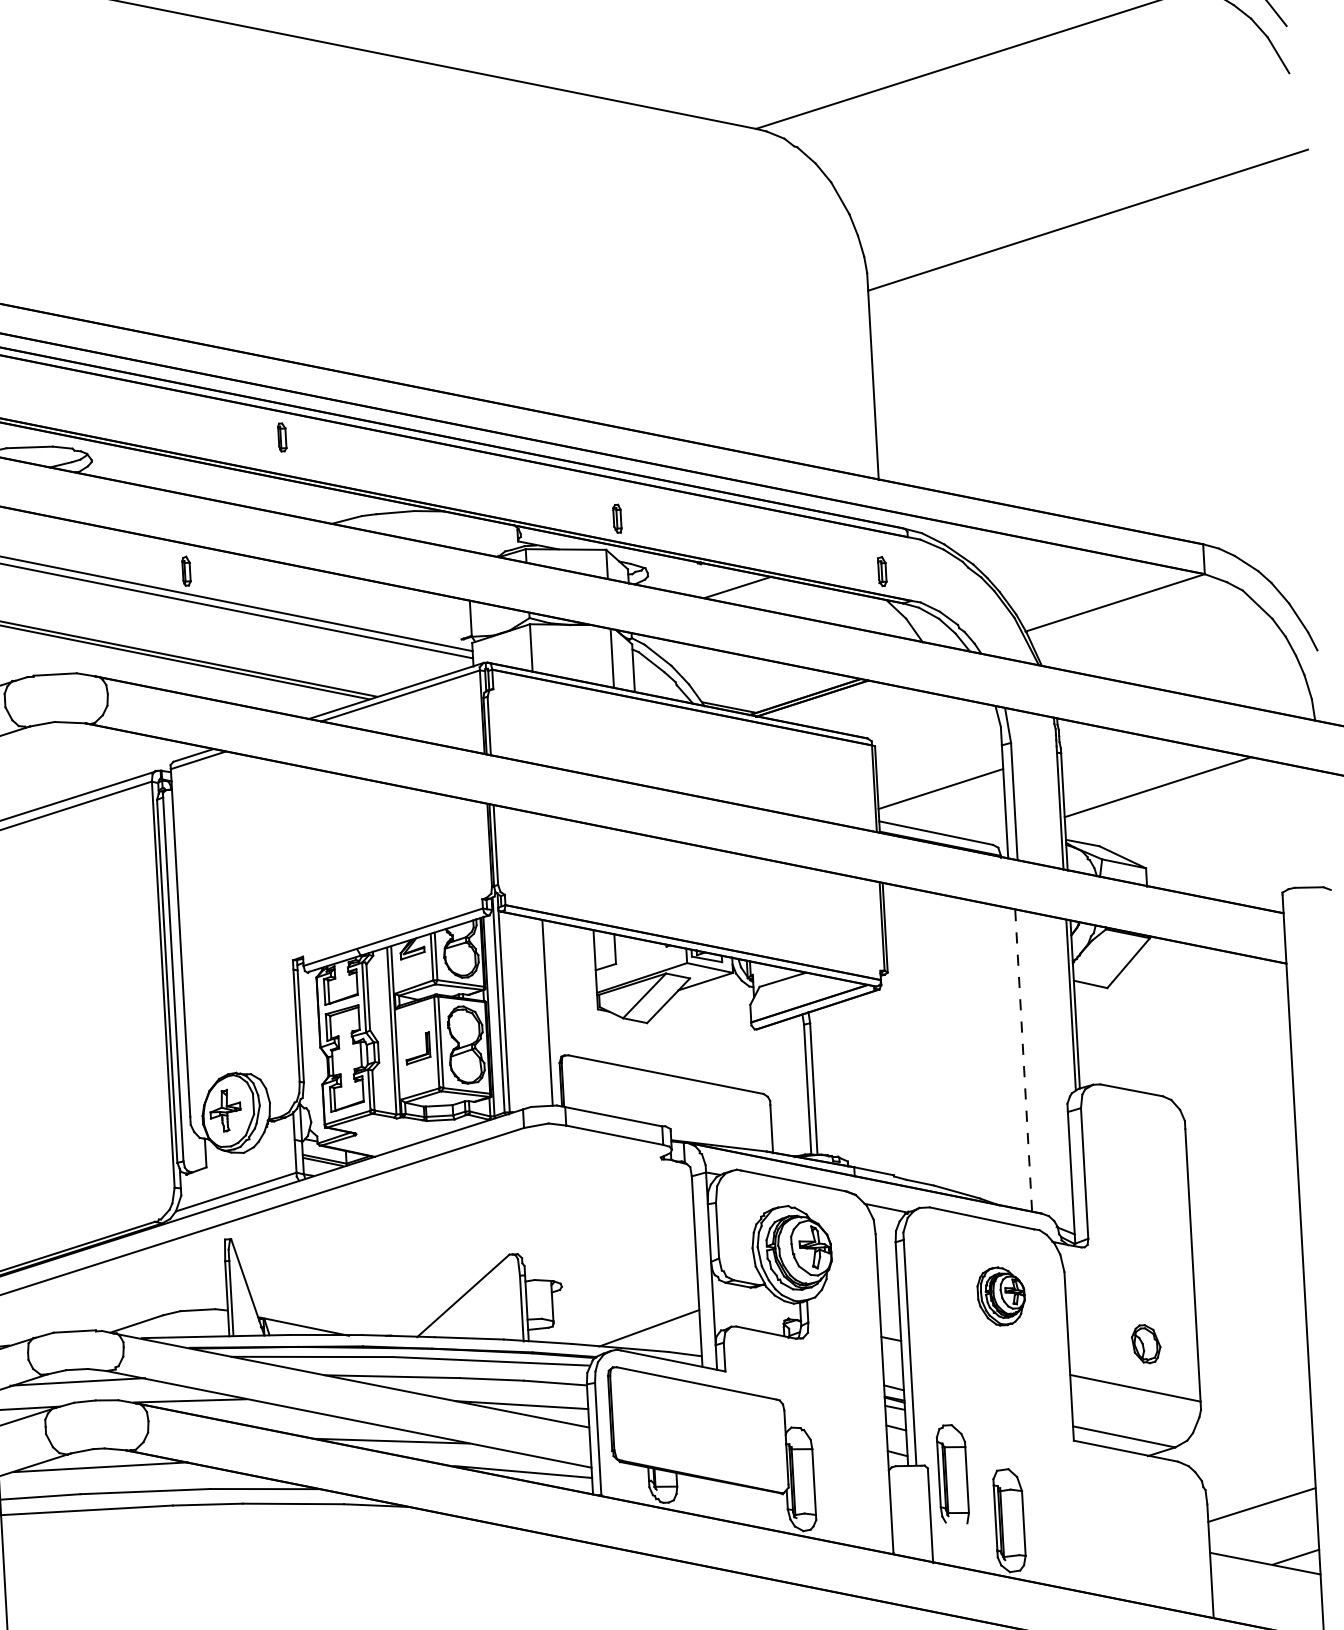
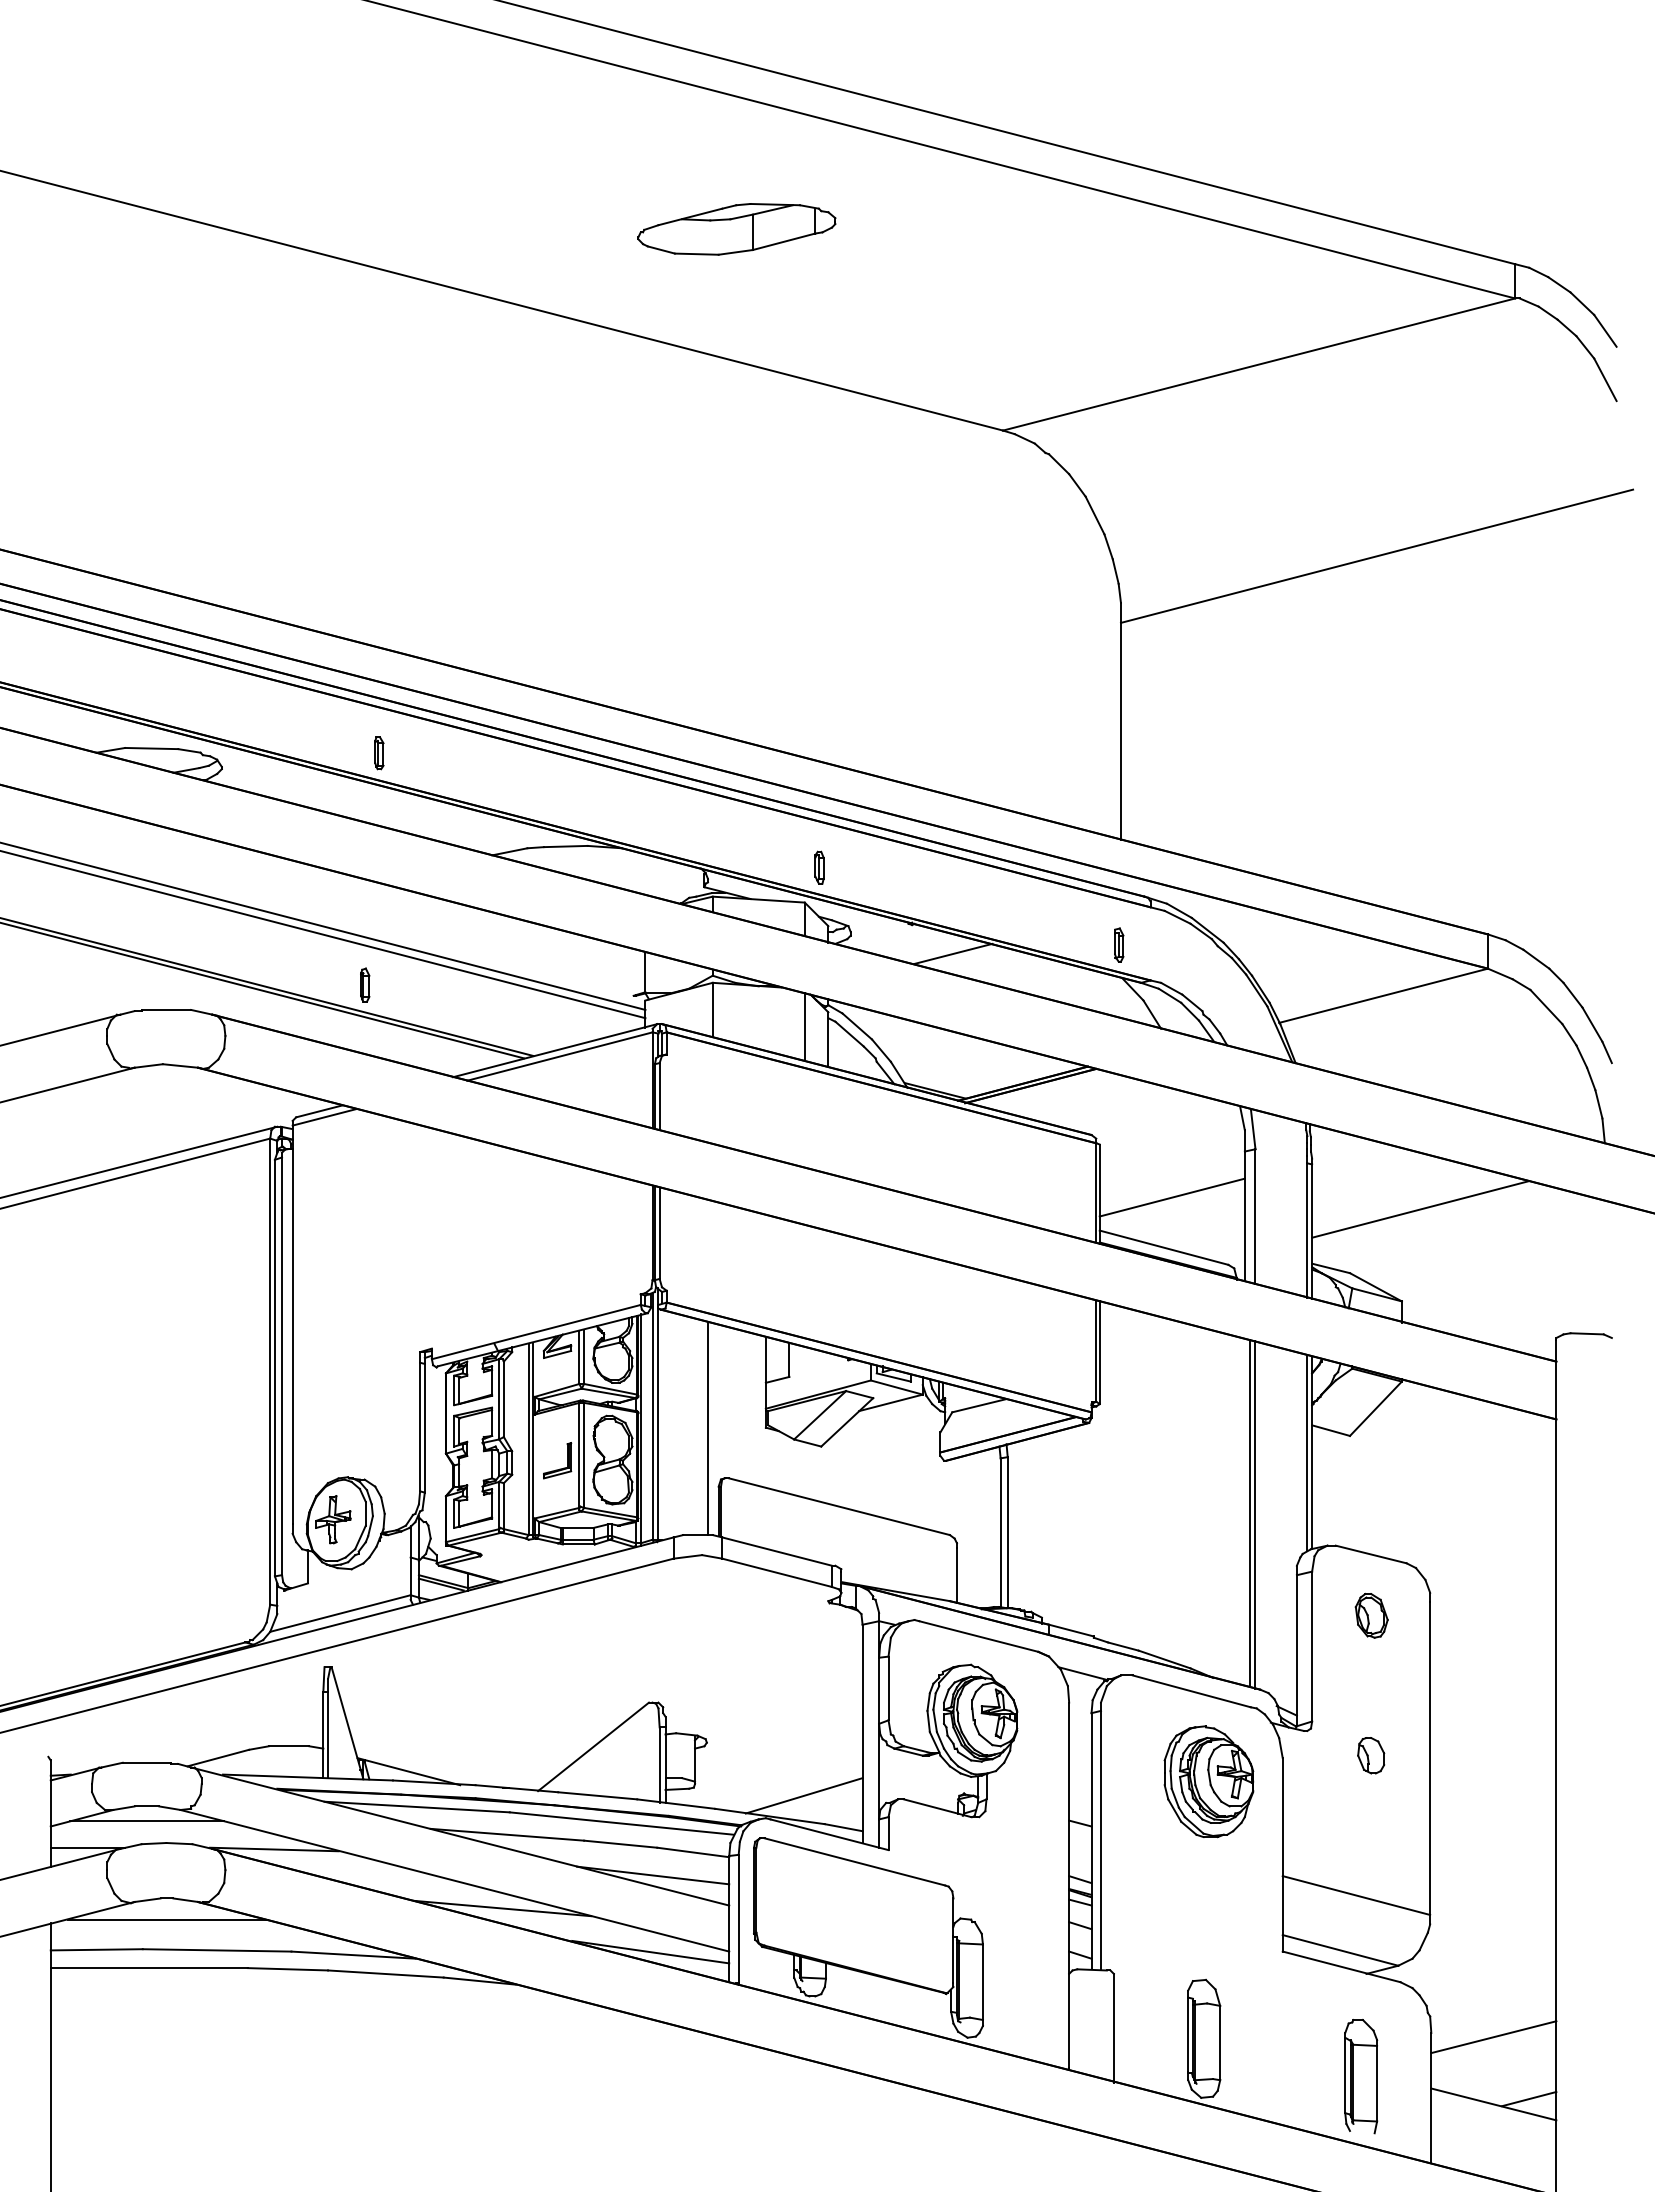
part: (282, 437) -> (379, 753), moved
part: (186, 570) -> (365, 984), moved
line: (1023, 1060) -> (1249, 1513), dashed -> solid
line: (1028, 1061) -> (1255, 1514), added
part: (1141, 1265) -> (1371, 1755), added
part: (1000, 1296) -> (1208, 1781), size x1.67
part: (1146, 1343) -> (1371, 1615), moved
part: (953, 1474) -> (1361, 2076), moved

